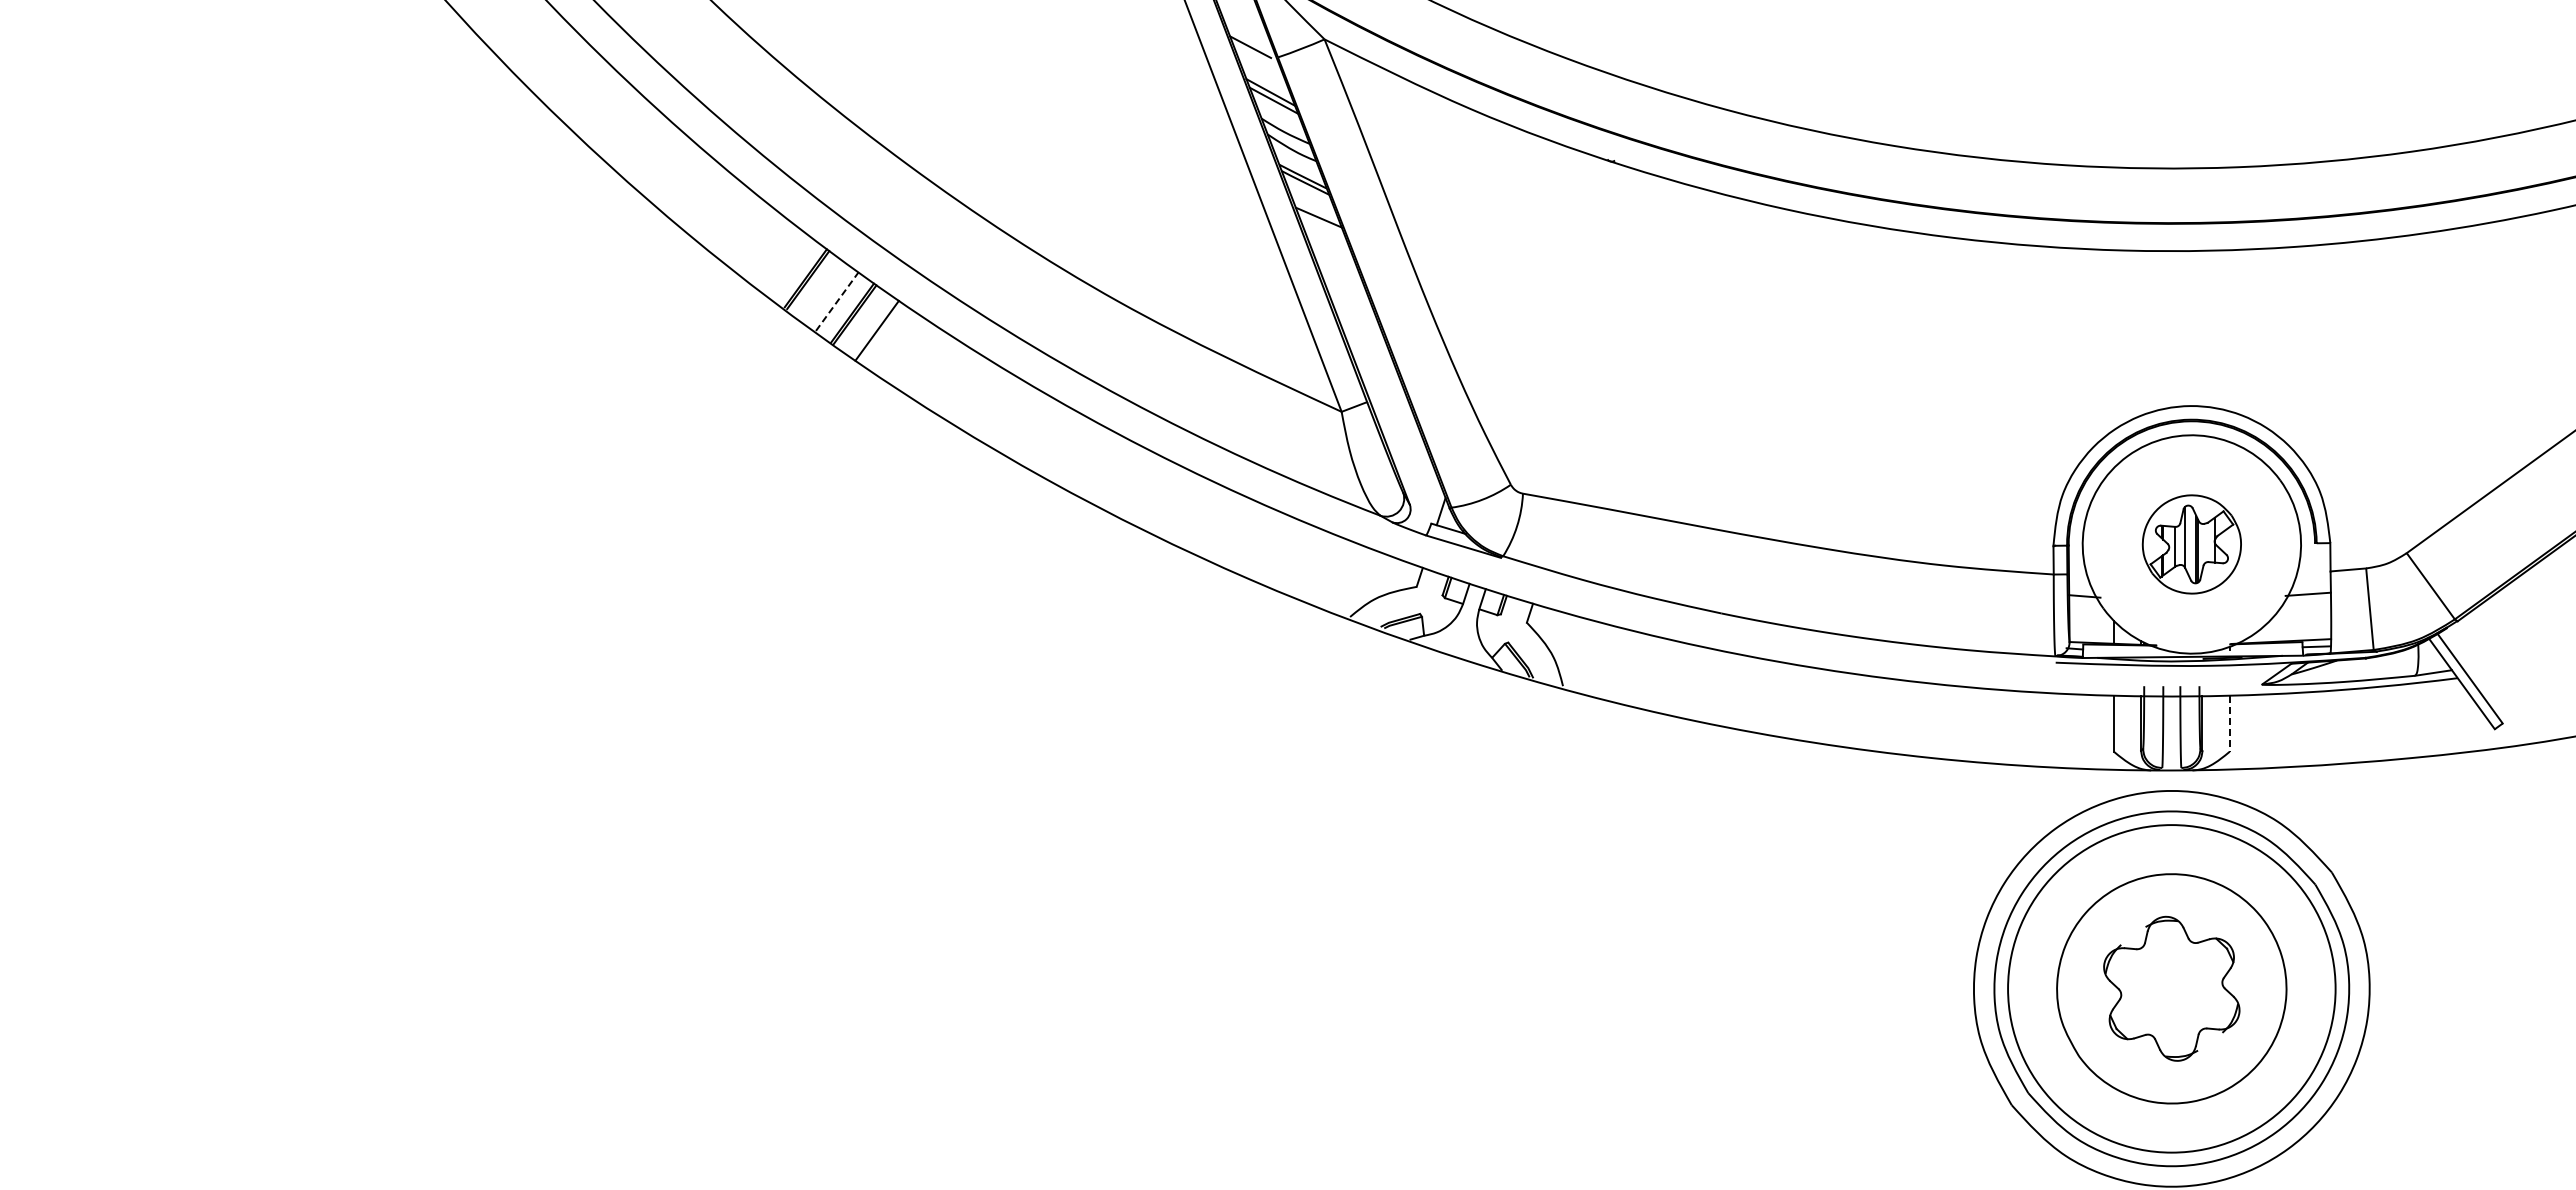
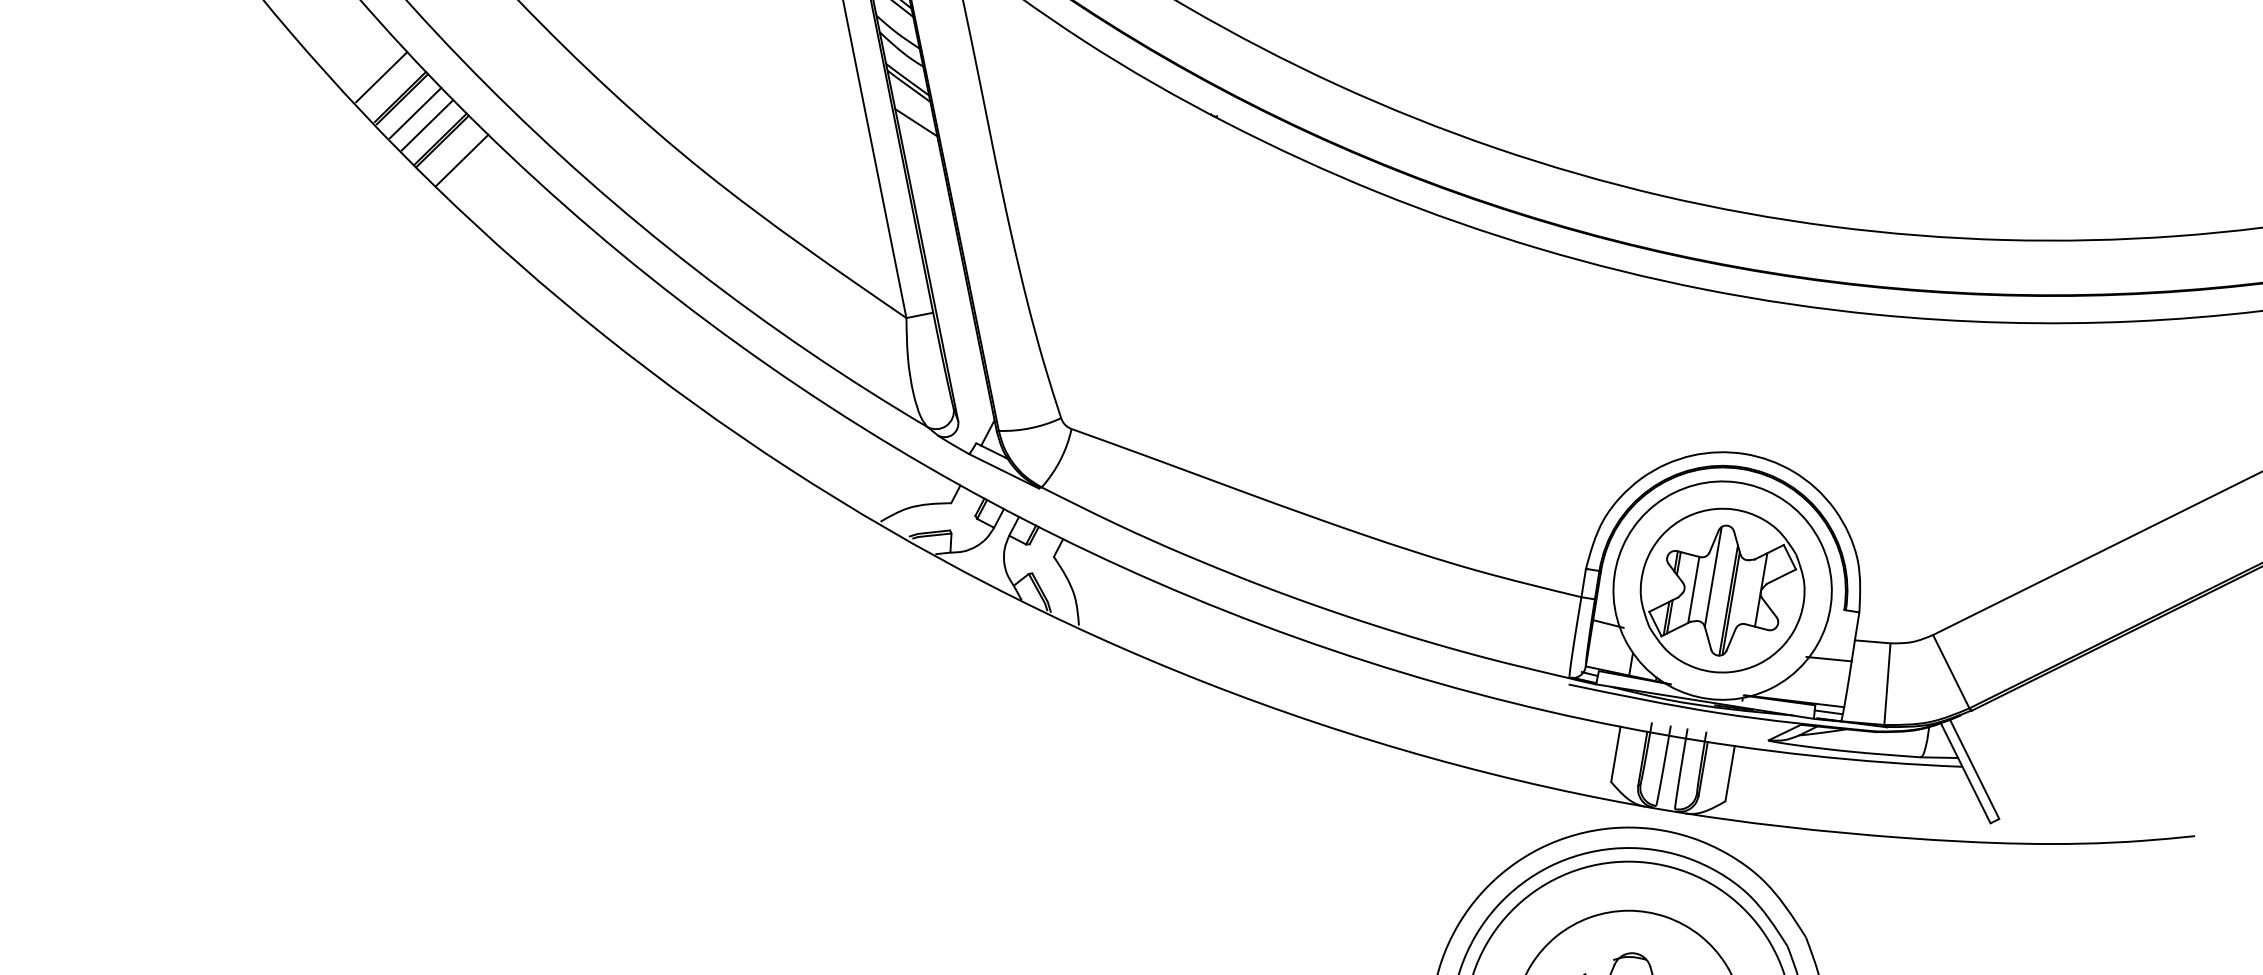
line: (784, 261) -> (382, 76), added
line: (823, 291) -> (415, 112), added
line: (837, 301) -> (427, 125), dashed -> solid
part: (2191, 544) -> (1722, 590), size x1.67
line: (2229, 724) -> (1729, 774), dashed -> solid

